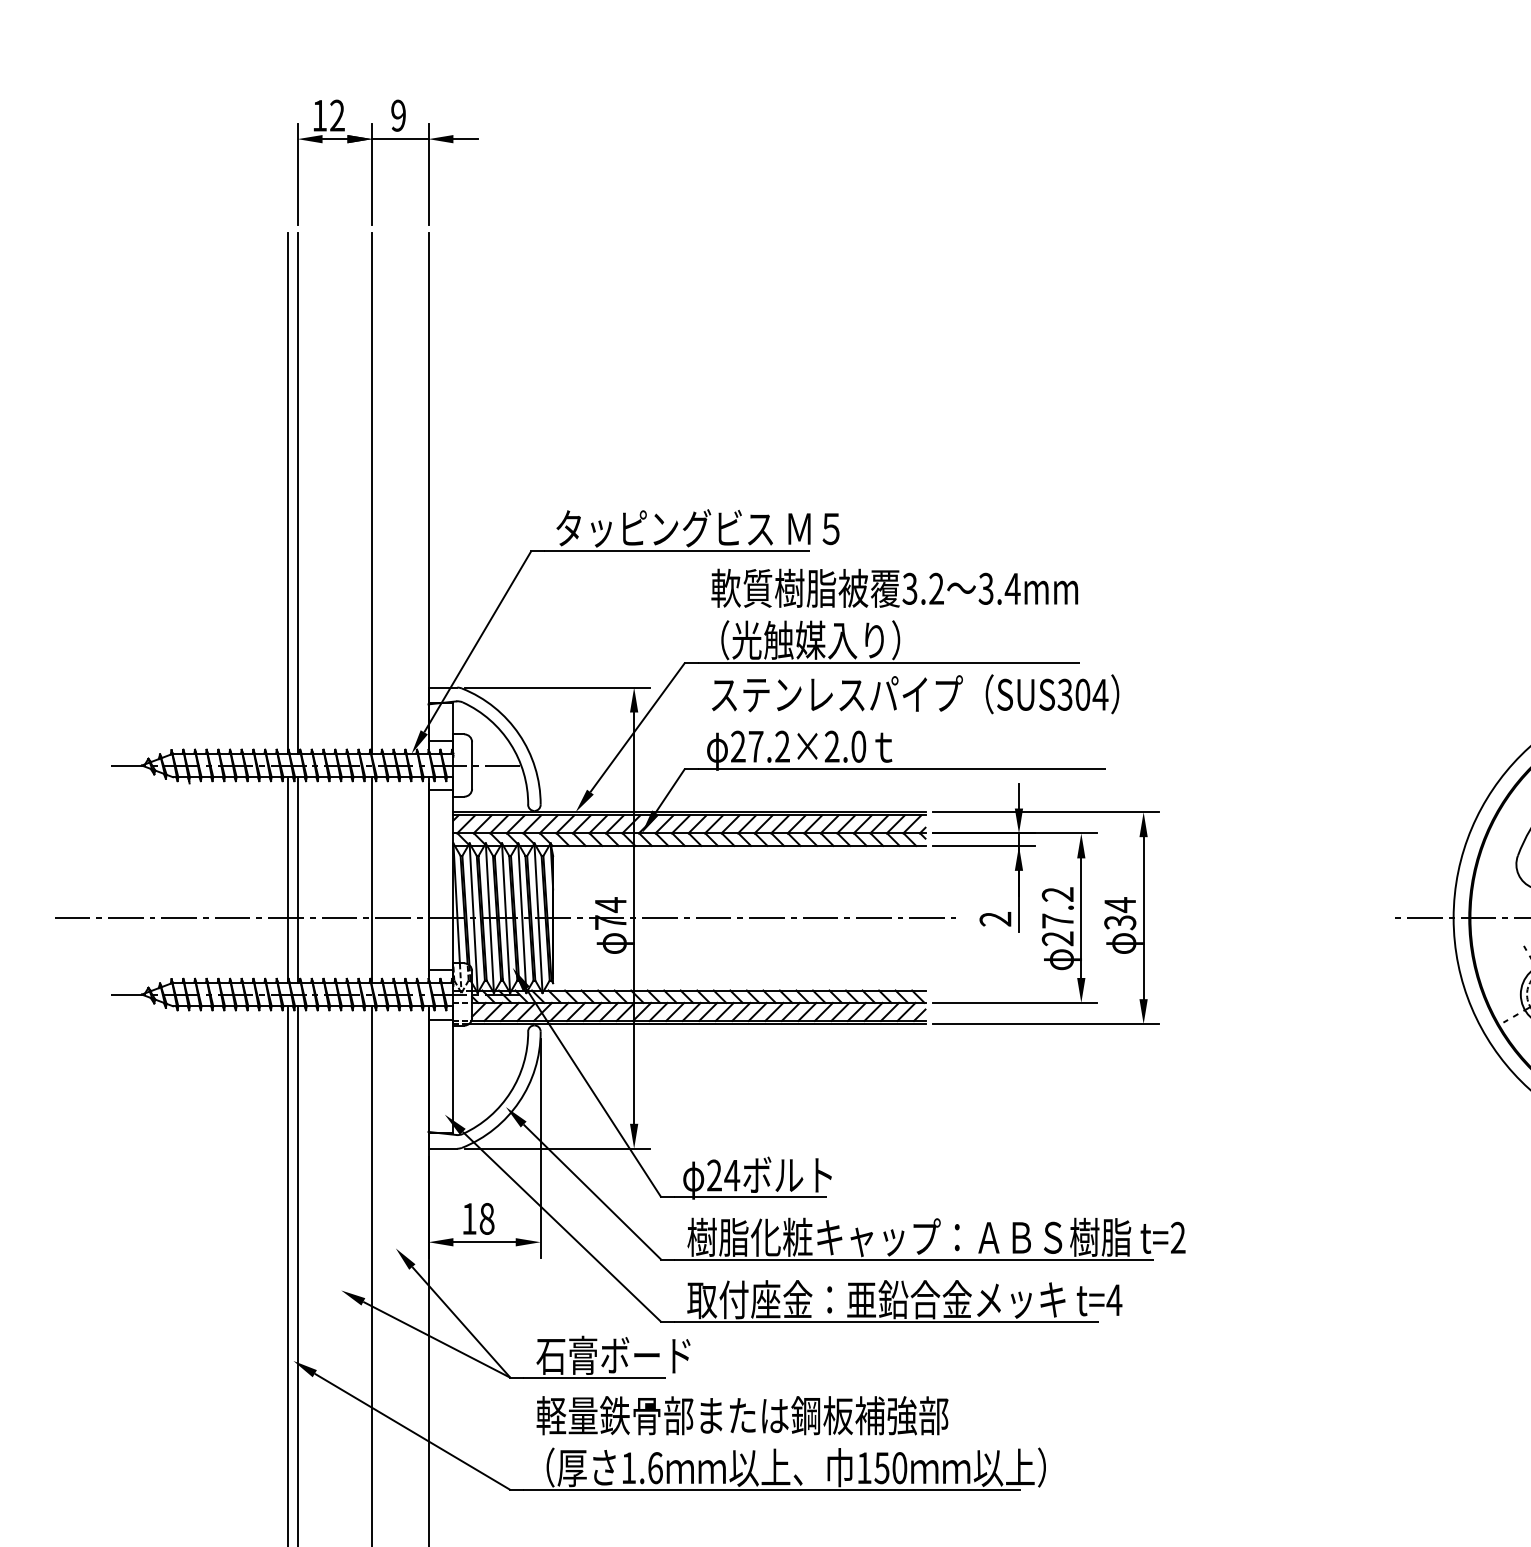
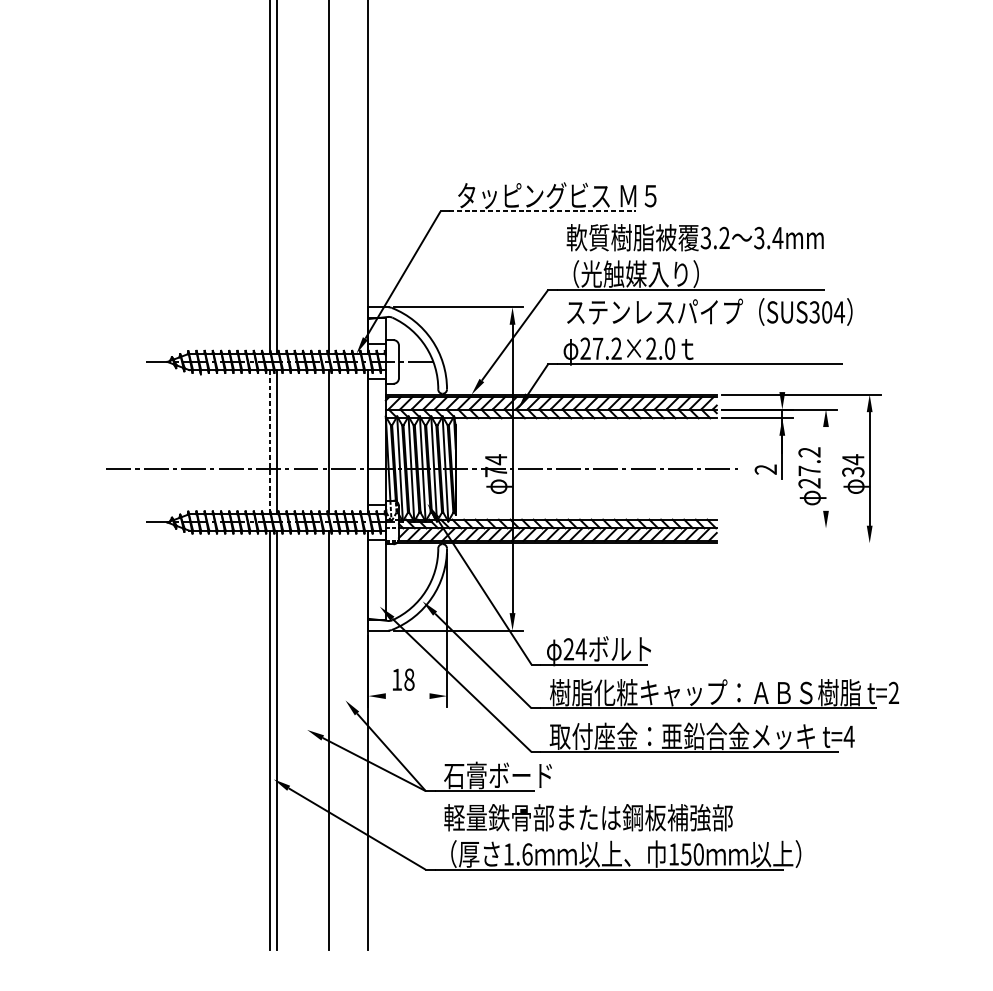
line: (677, 550) -> (542, 211), solid -> dashed
line: (1019, 795) -> (782, 382), removed
line: (287, 880) -> (269, 442), solid -> dashed
line: (1081, 918) -> (826, 469), removed
line: (1014, 1002) -> (779, 528), removed
line: (1046, 1024) -> (801, 543), removed
line: (484, 1242) -> (407, 696), removed

